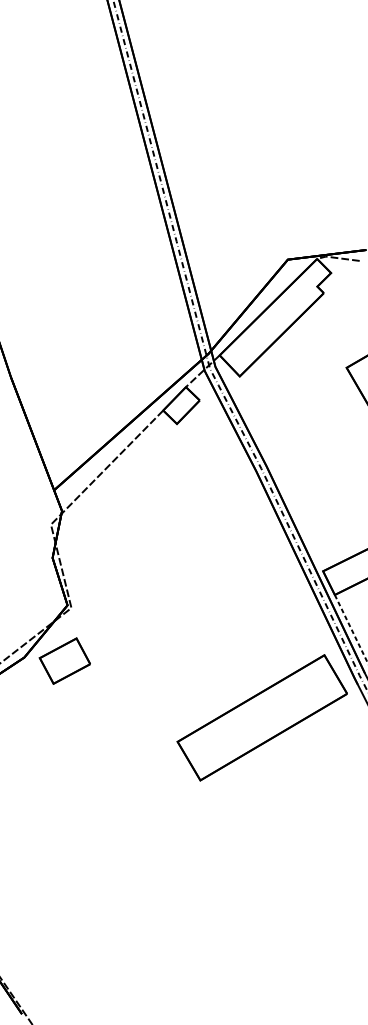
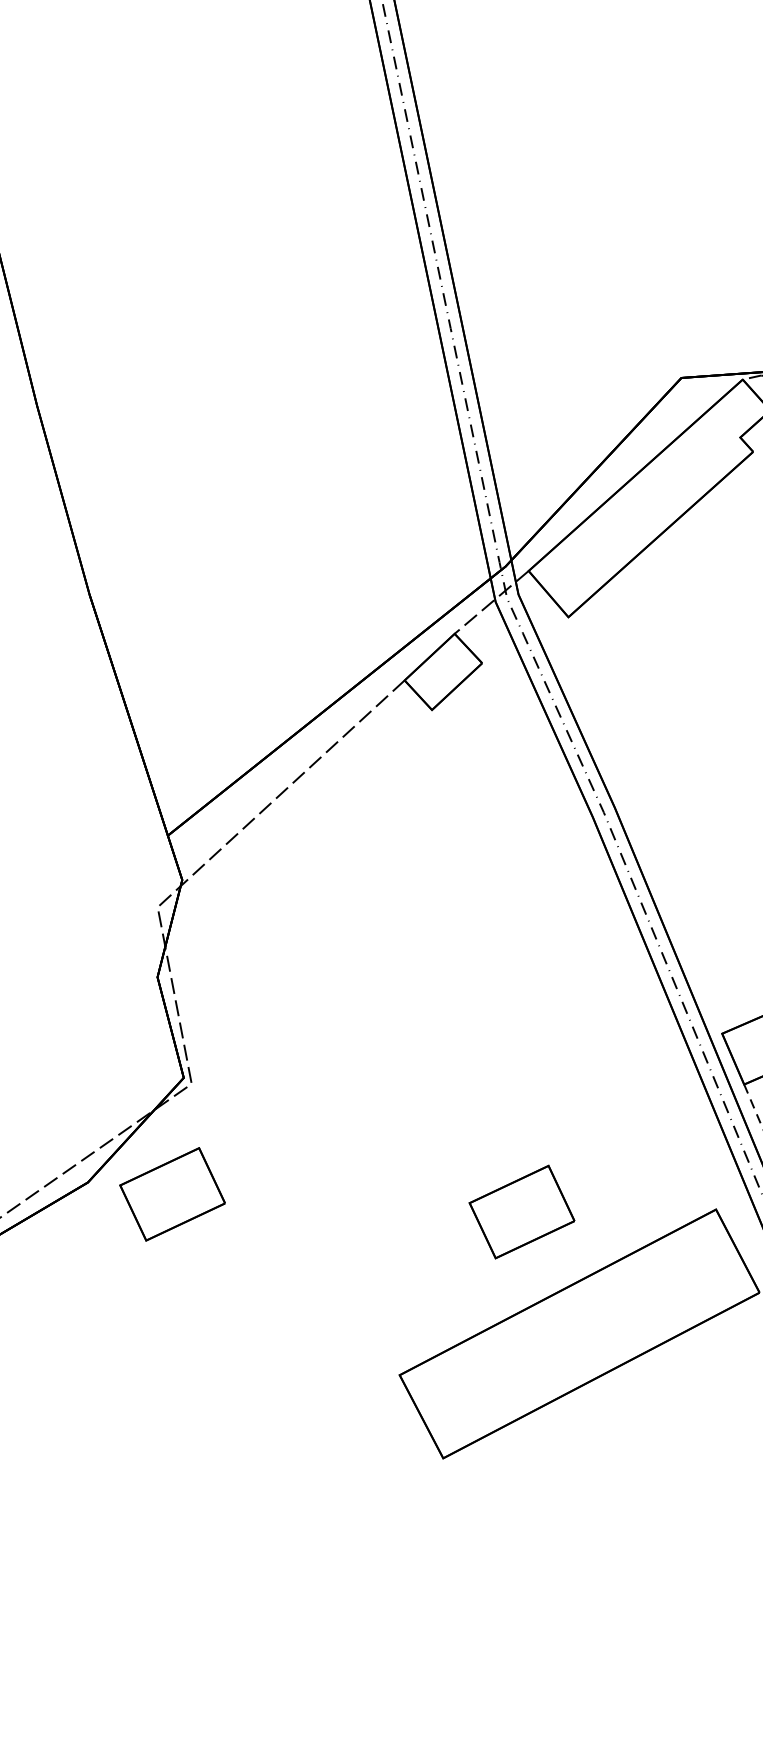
part: (231, 660) -> (520, 1210), added

